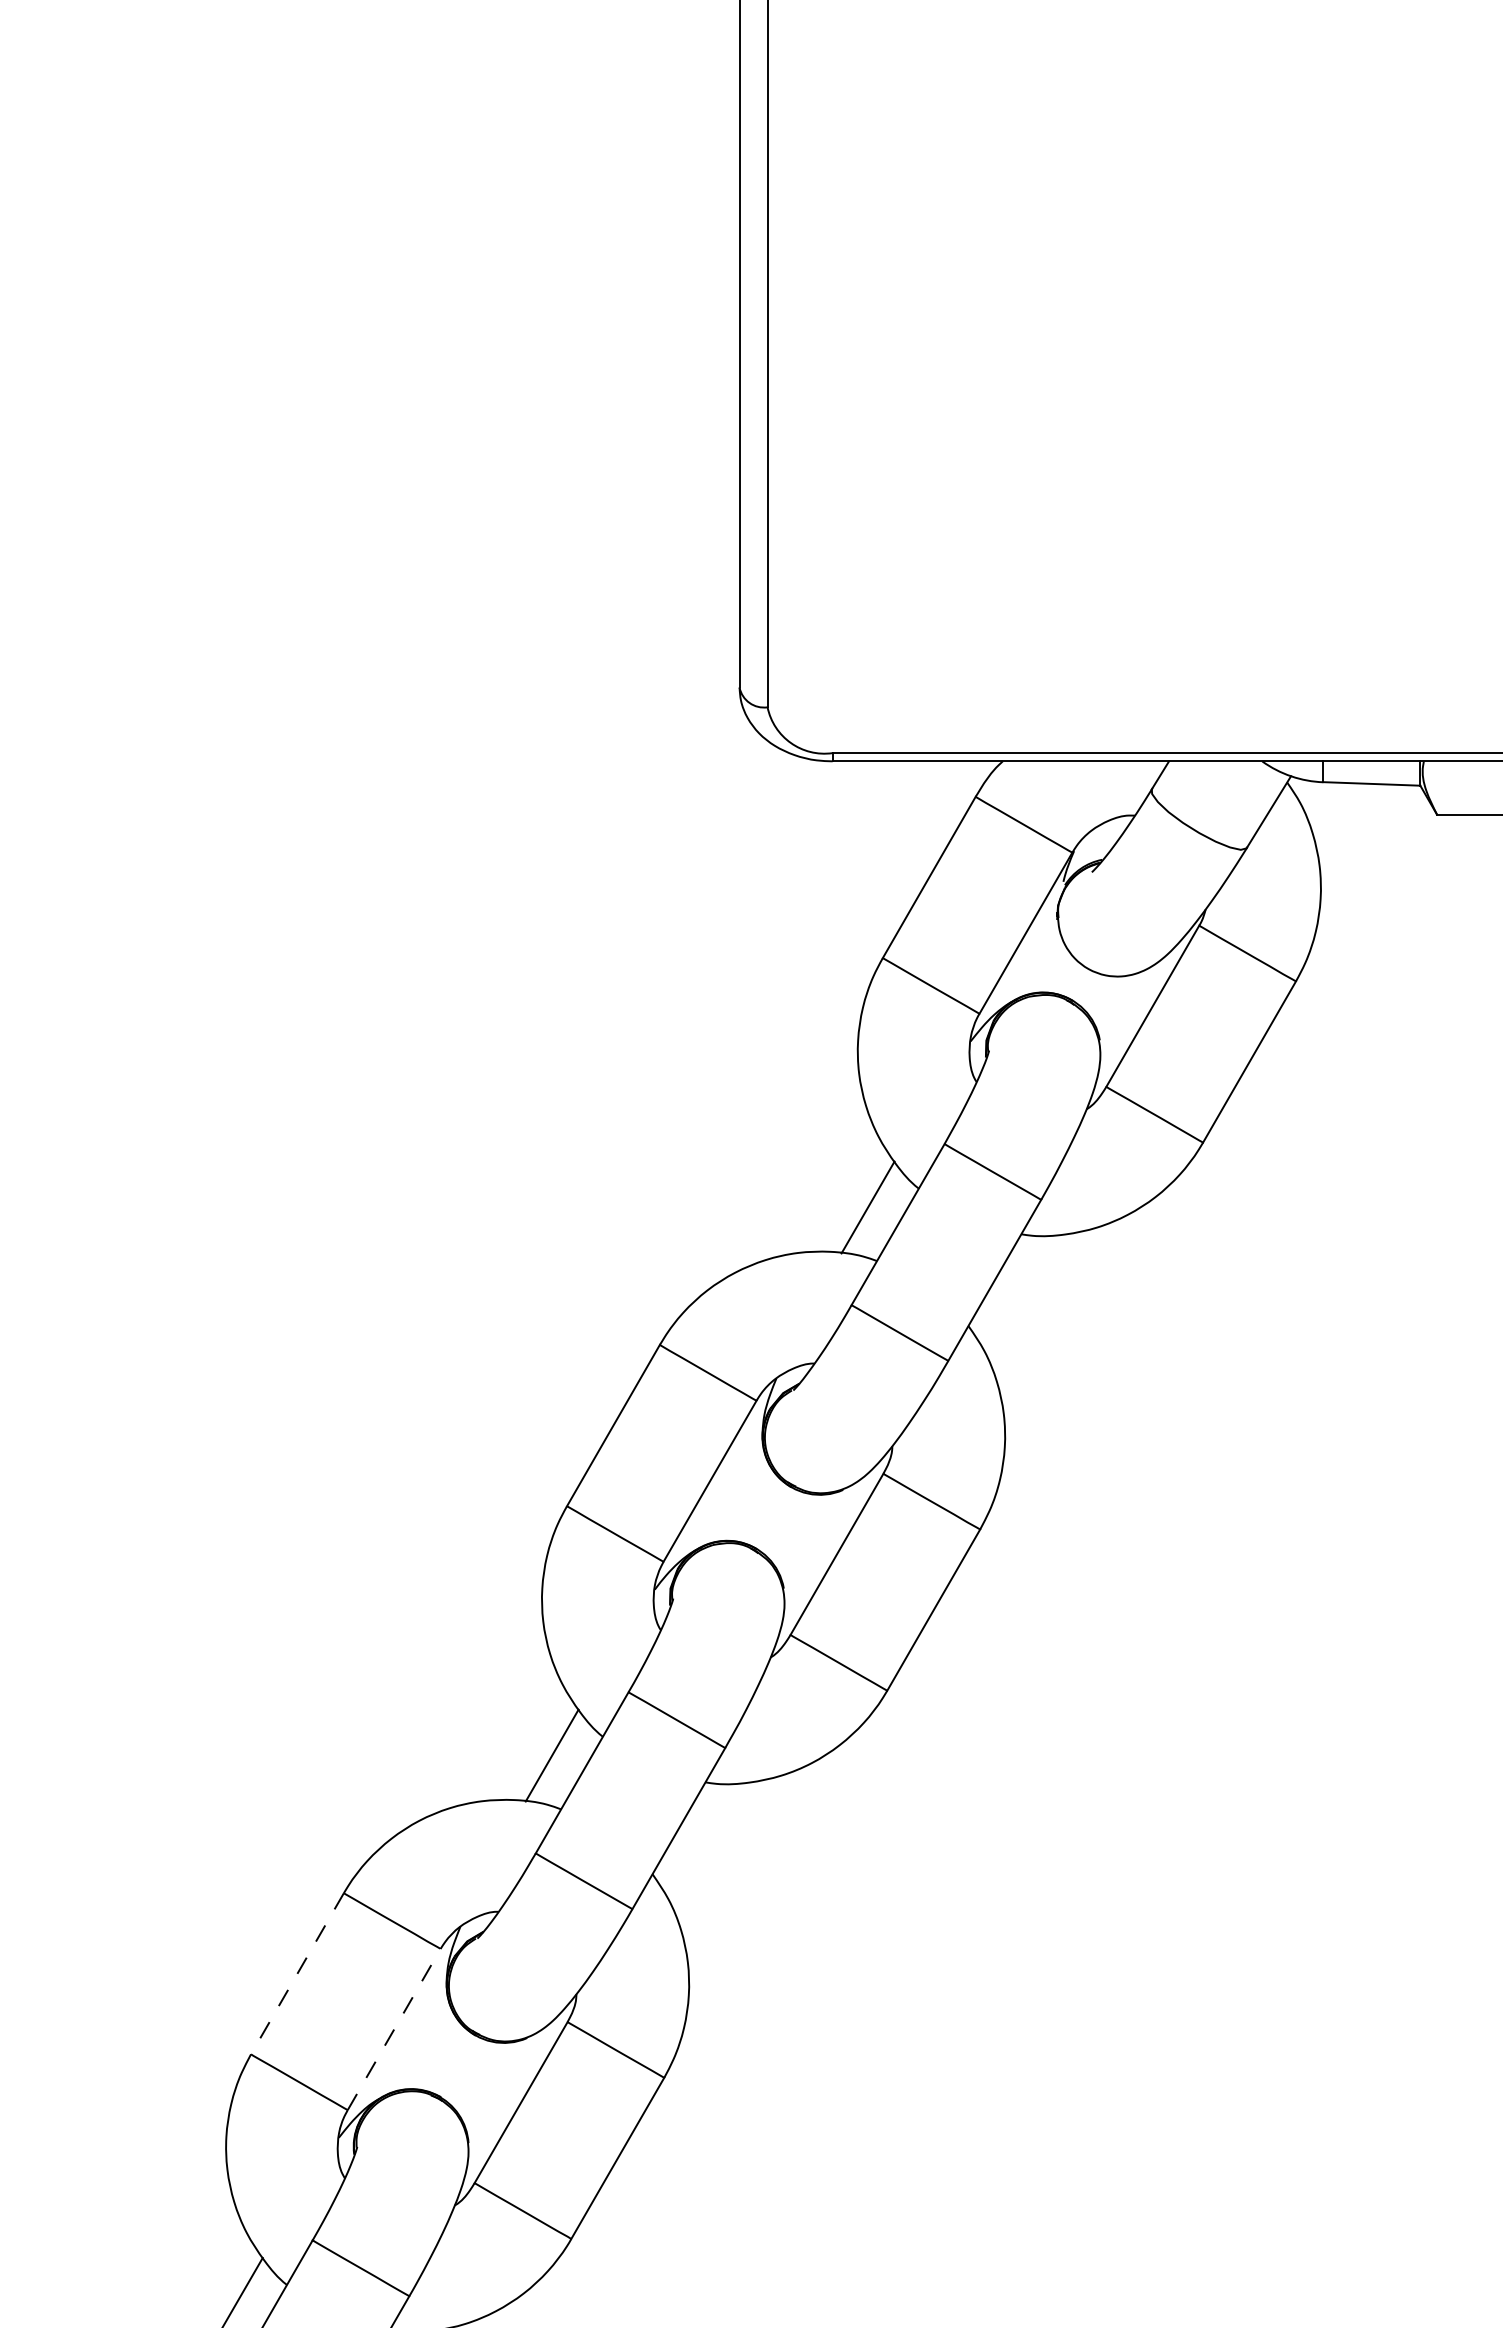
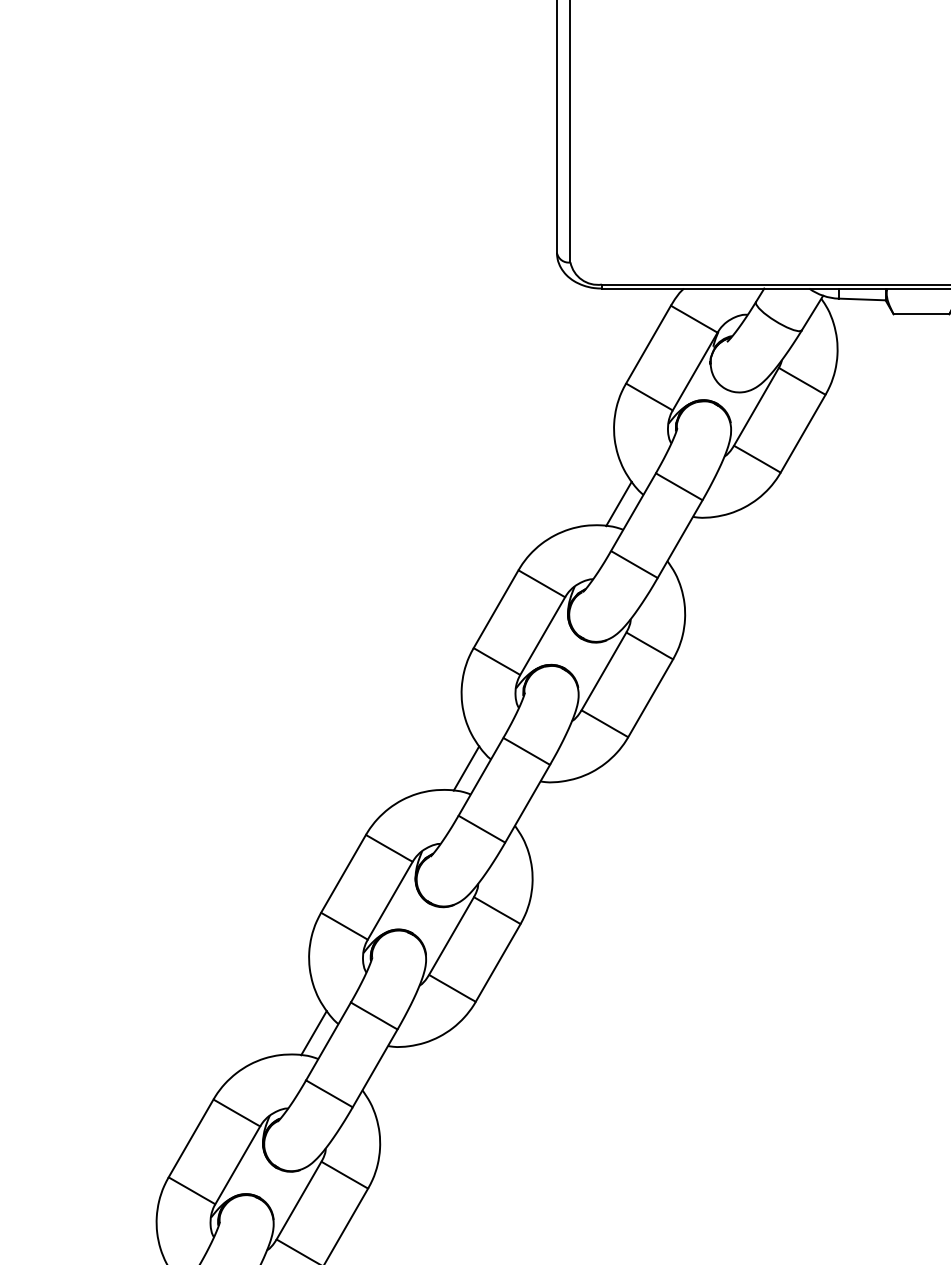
line: (297, 1973) -> (343, 873), dashed -> solid
line: (394, 2028) -> (390, 900), dashed -> solid

